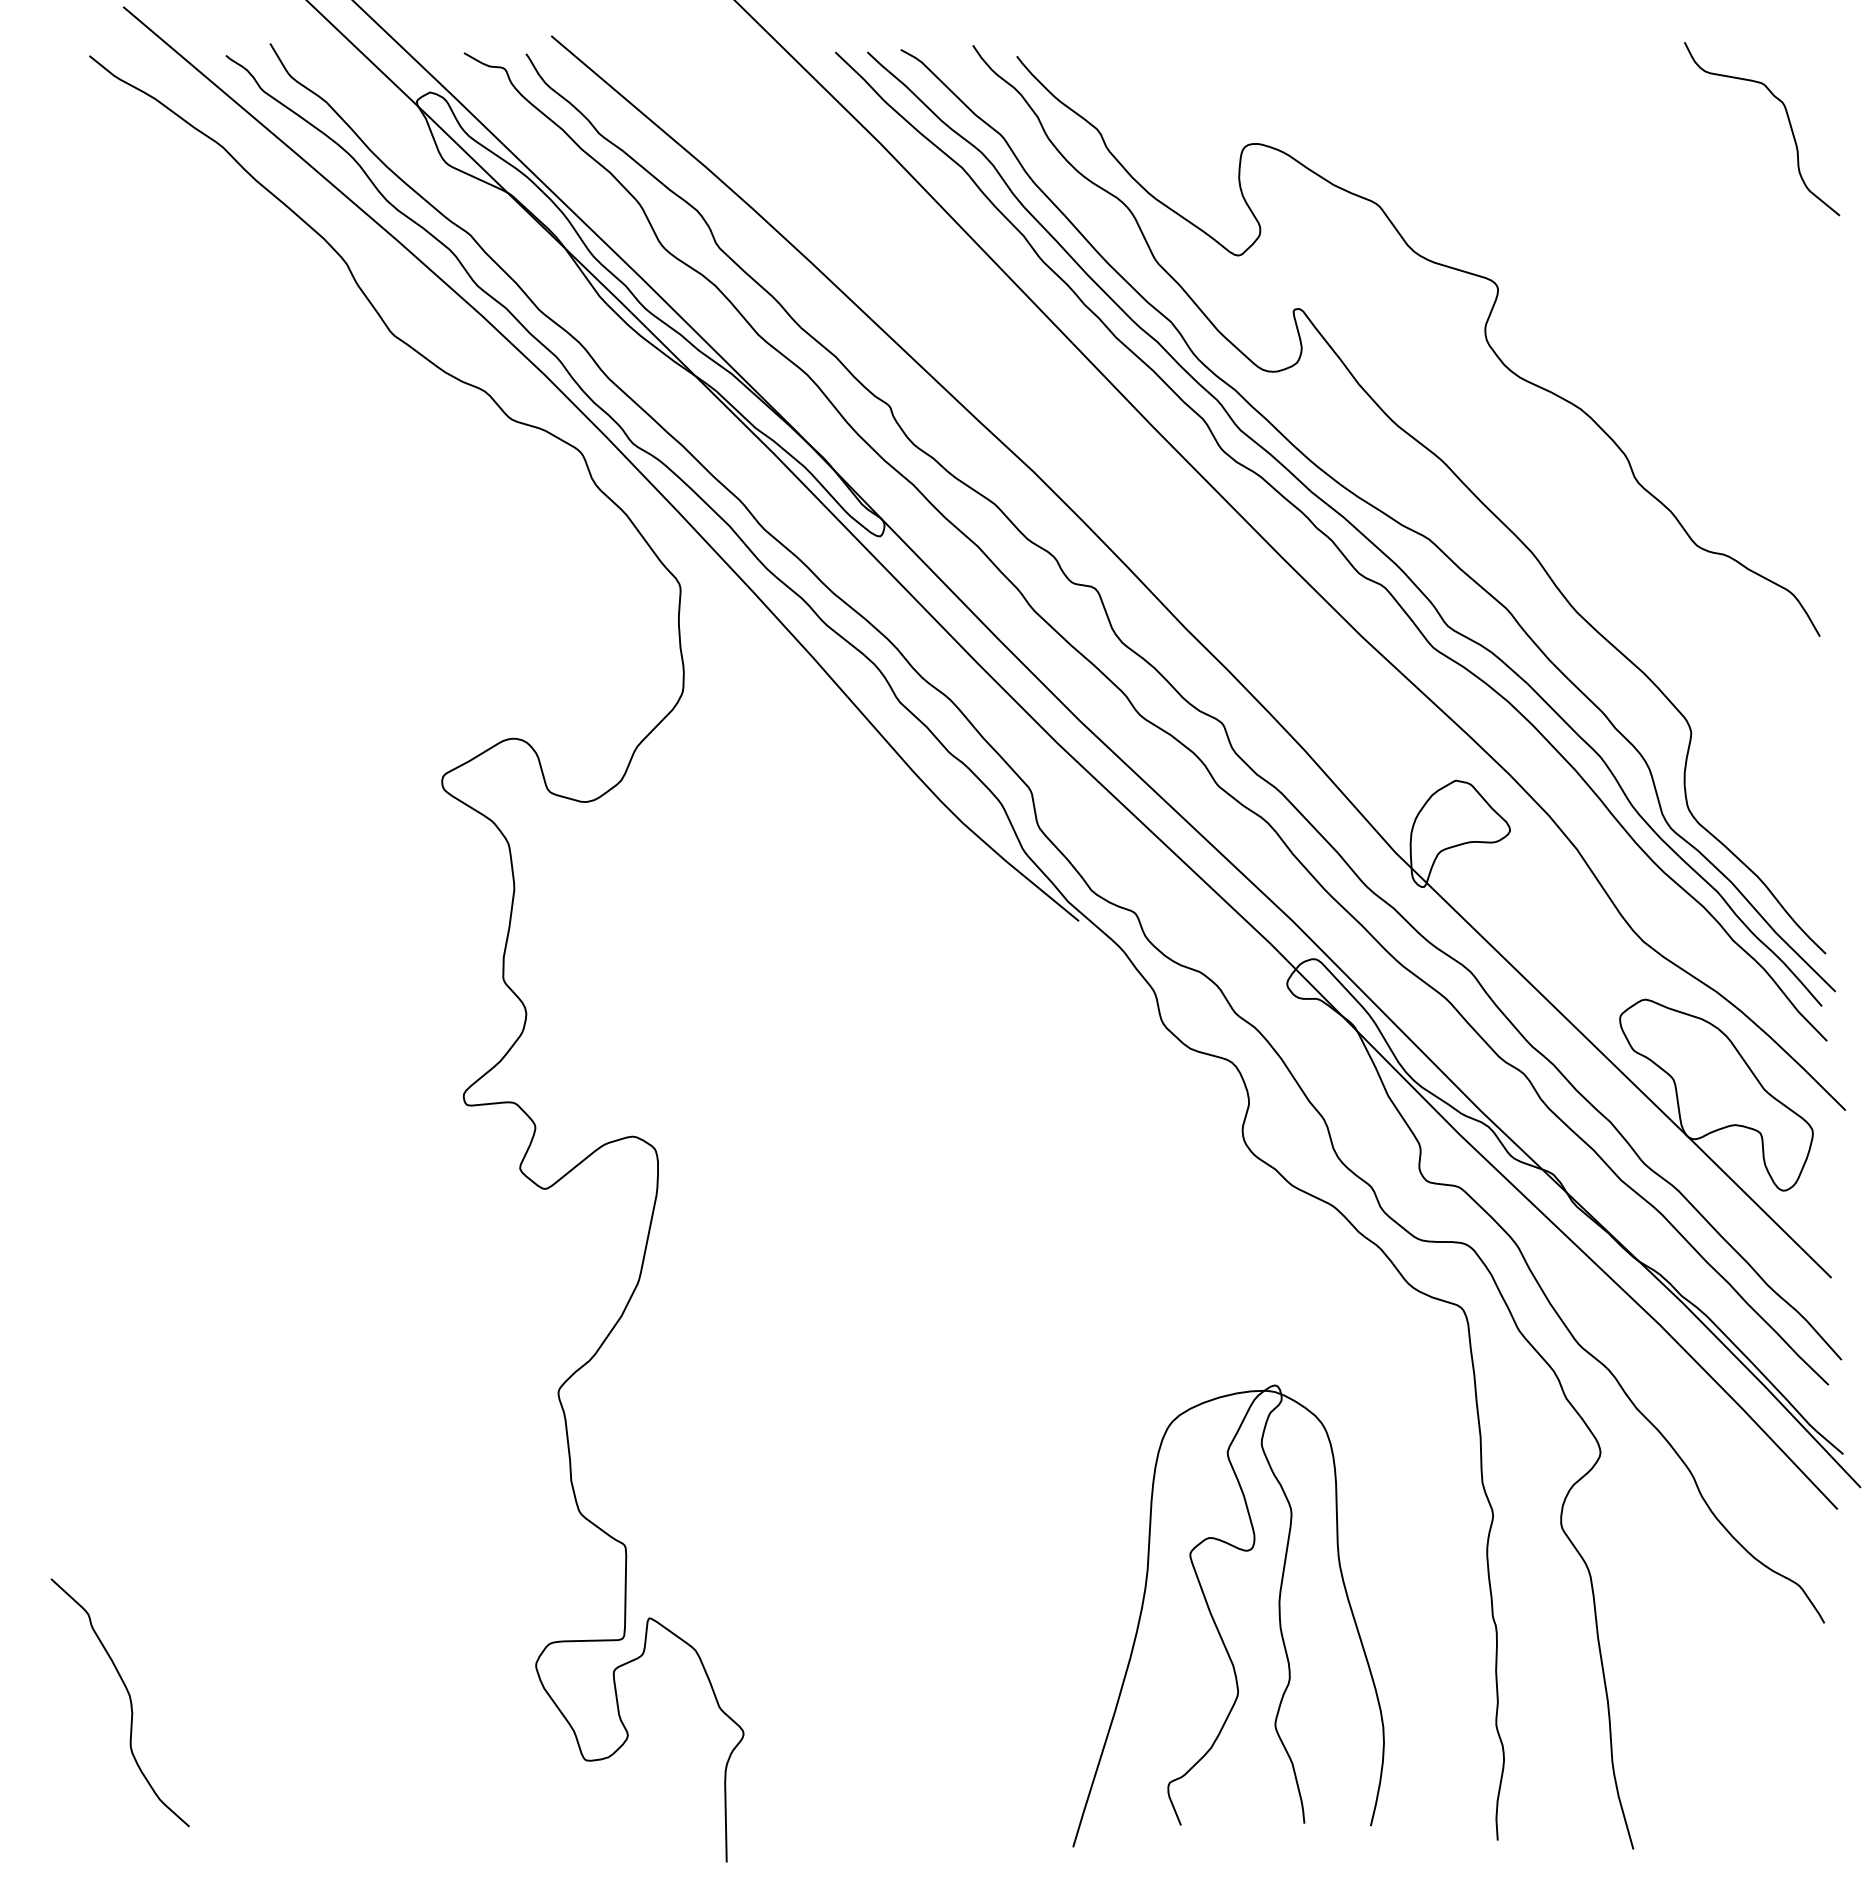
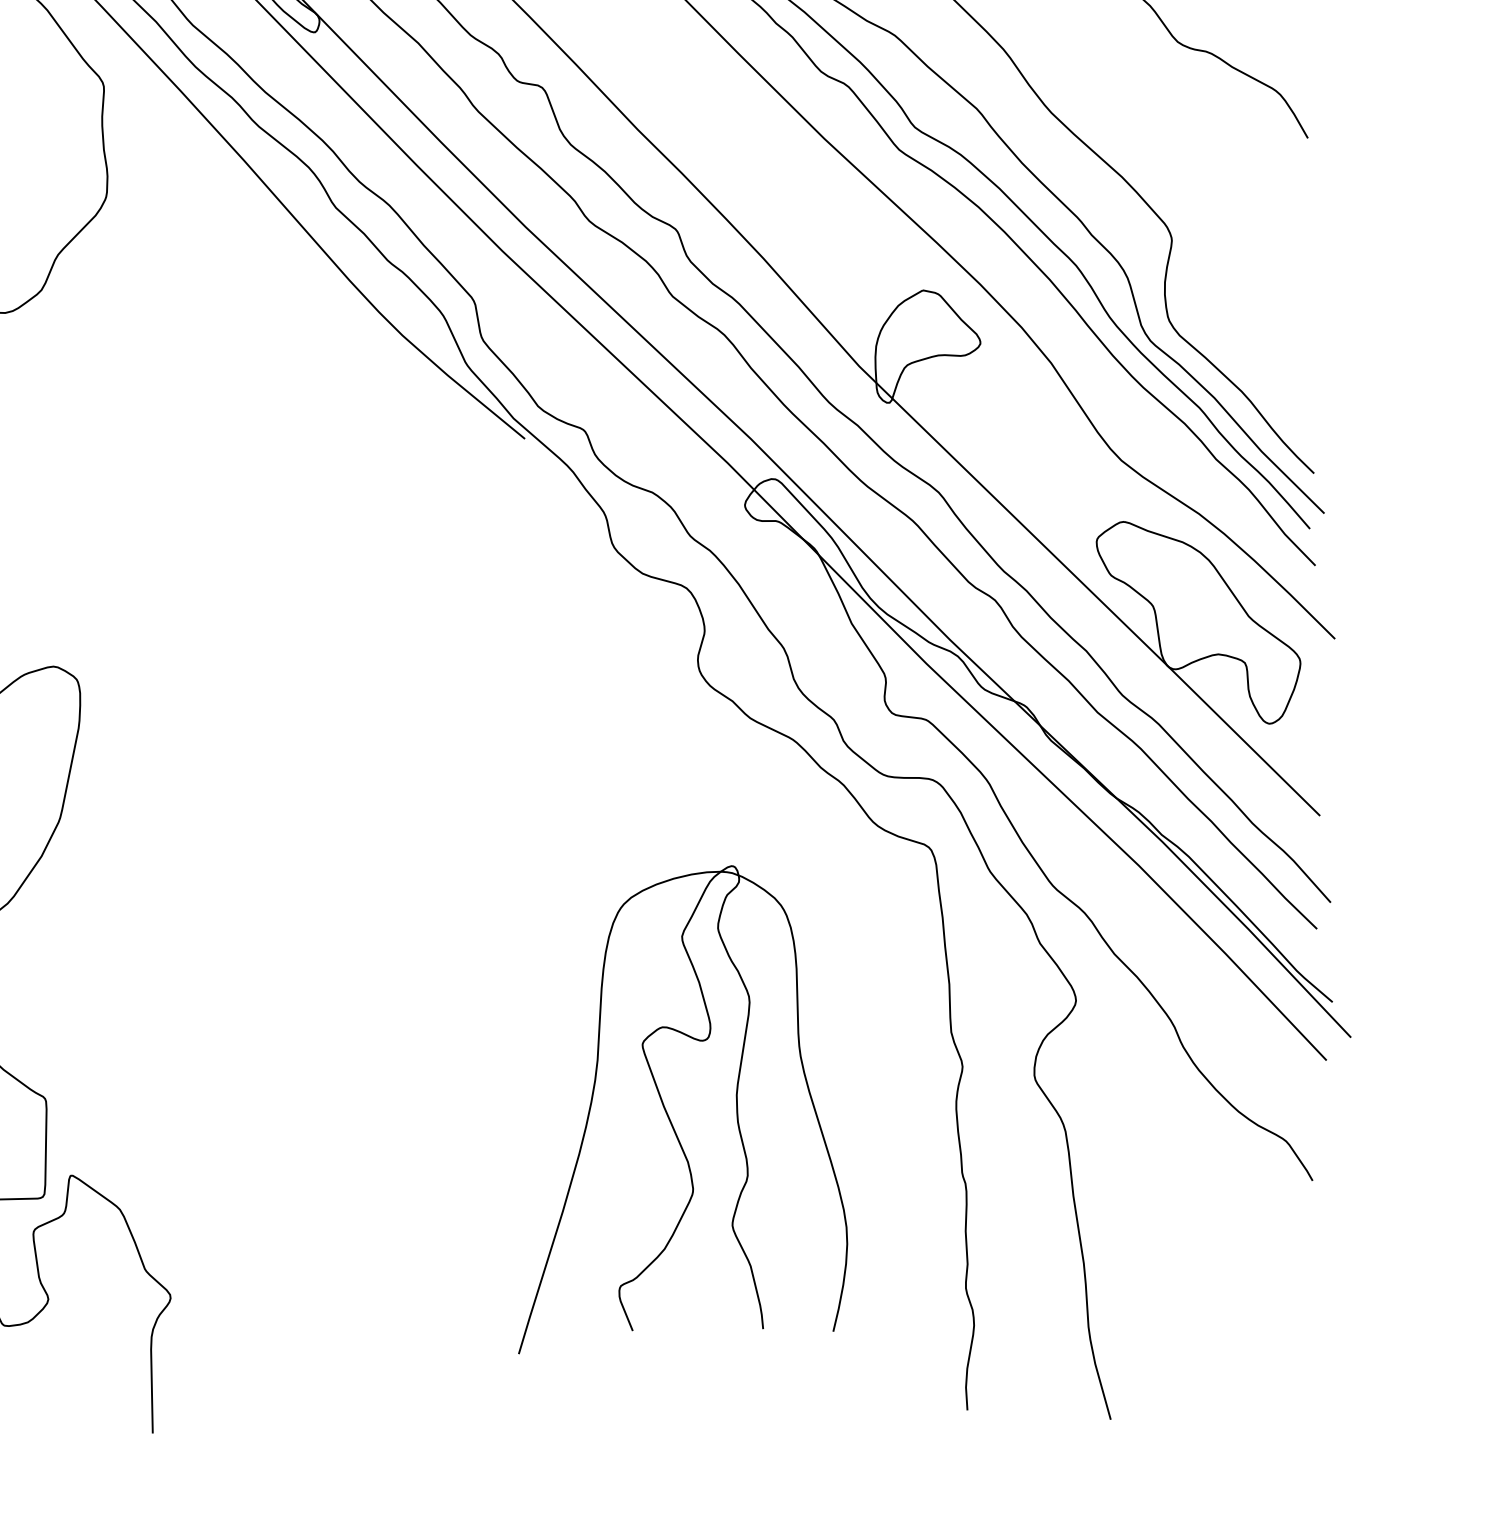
part: (1215, 1621) -> (669, 1115), moved

